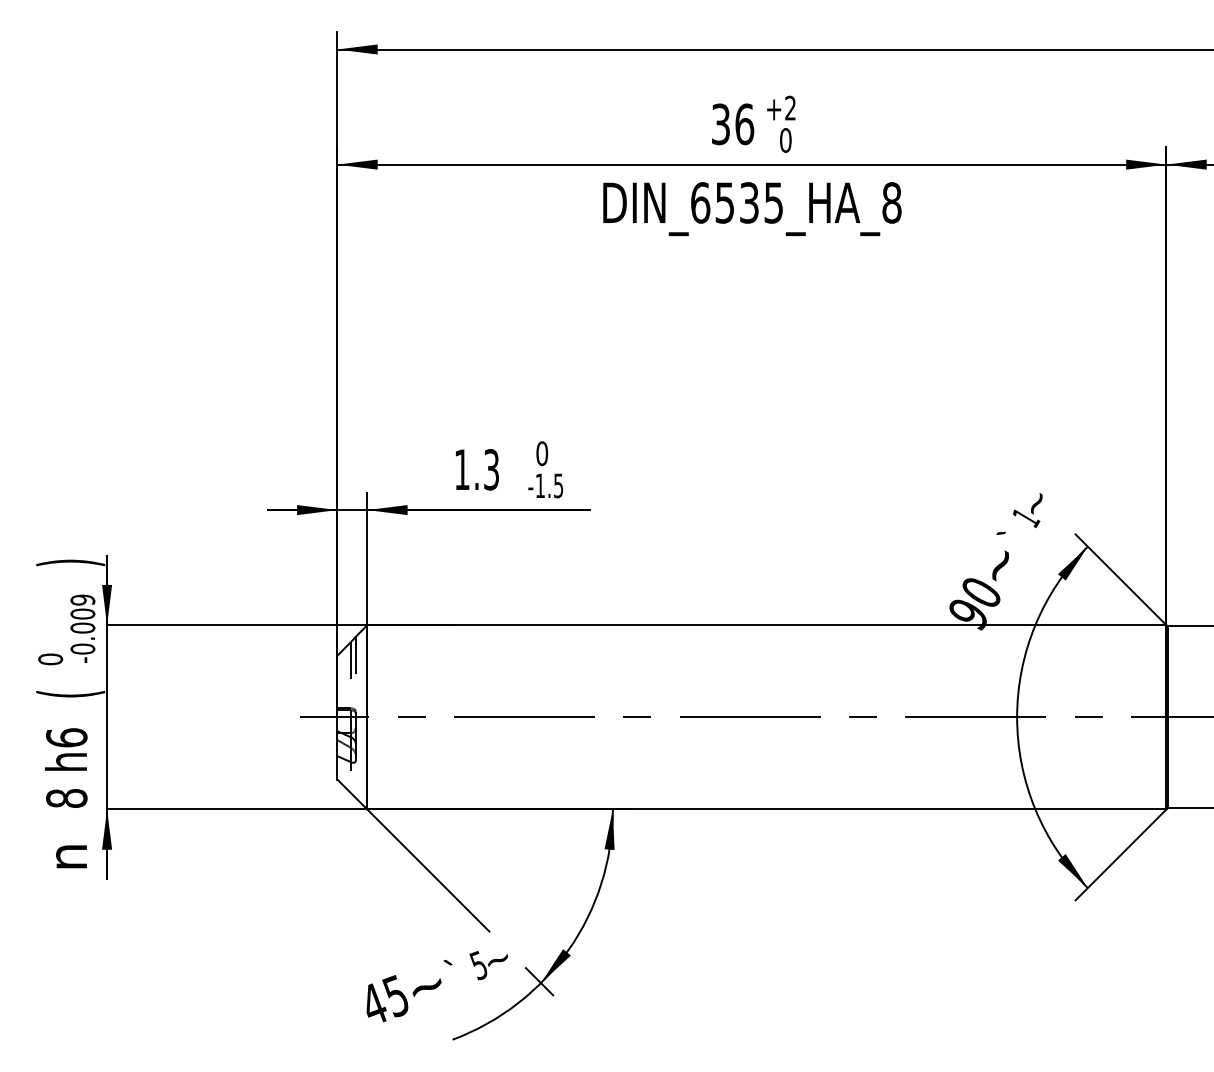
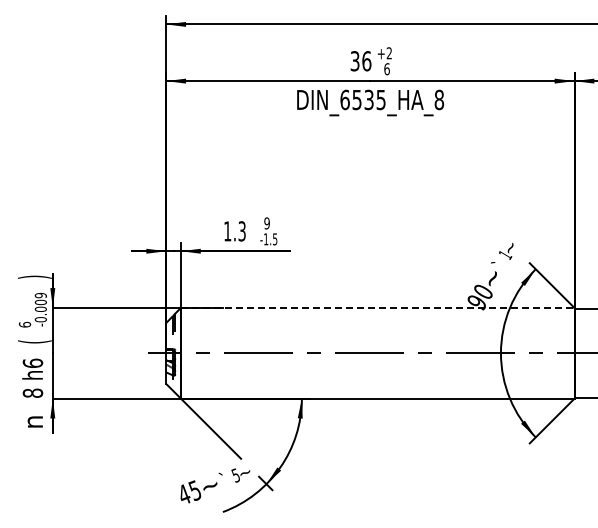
text: (784, 139) -> (386, 68), 0 -> 6
text: (541, 453) -> (266, 223), 0 -> 9
line: (766, 624) -> (377, 307), solid -> dashed
text: (49, 658) -> (24, 324), 0 -> 6

